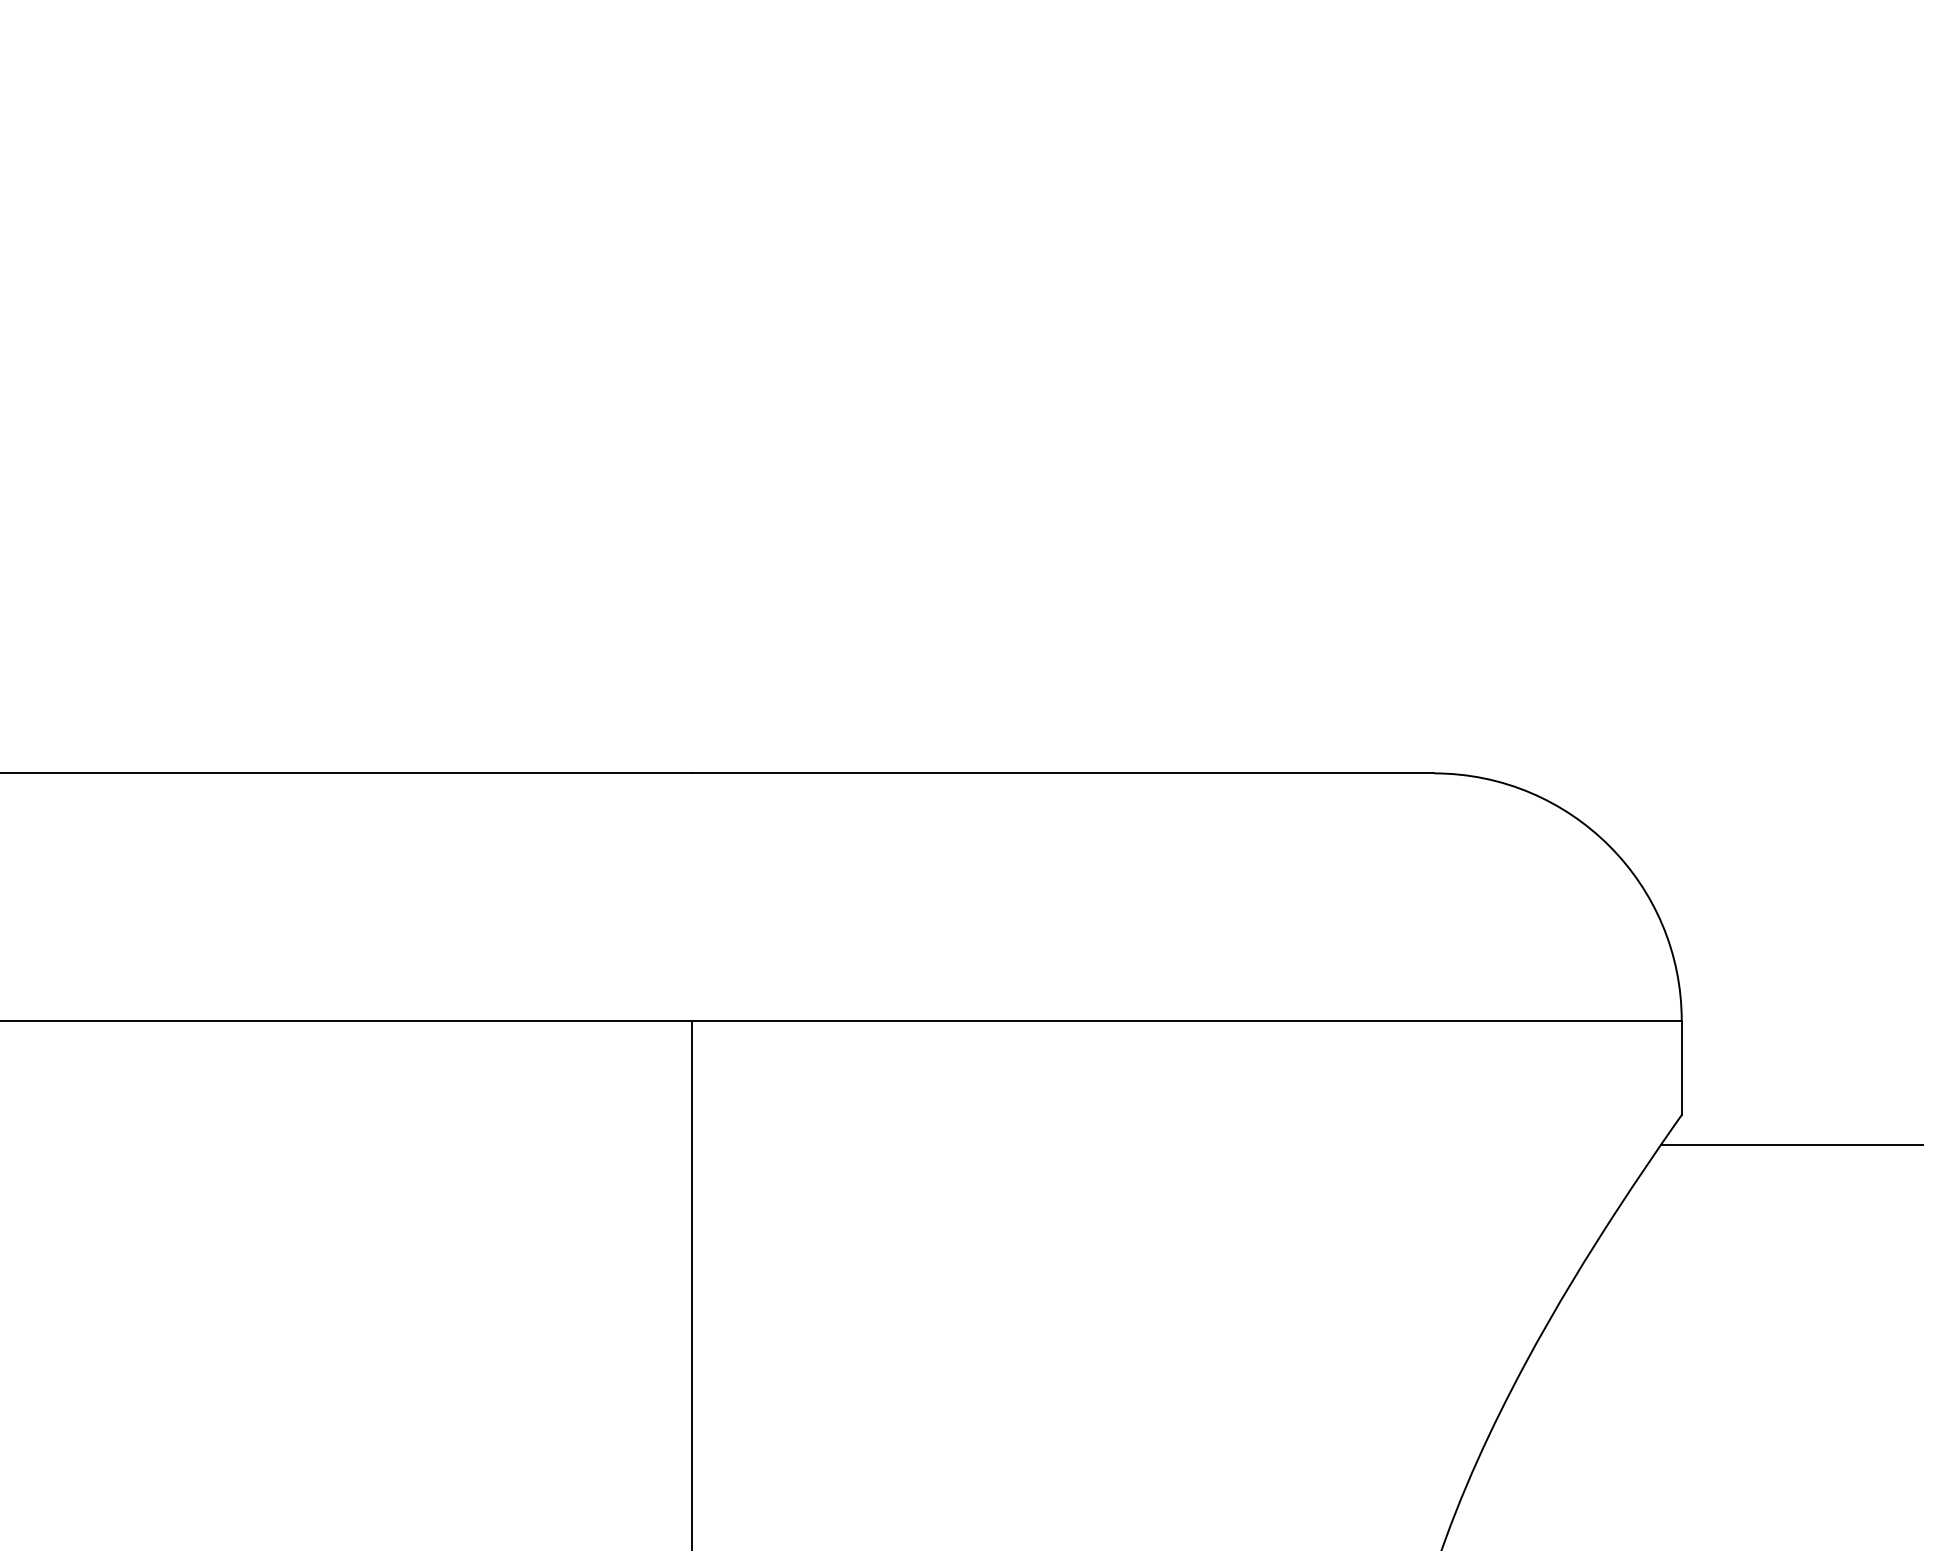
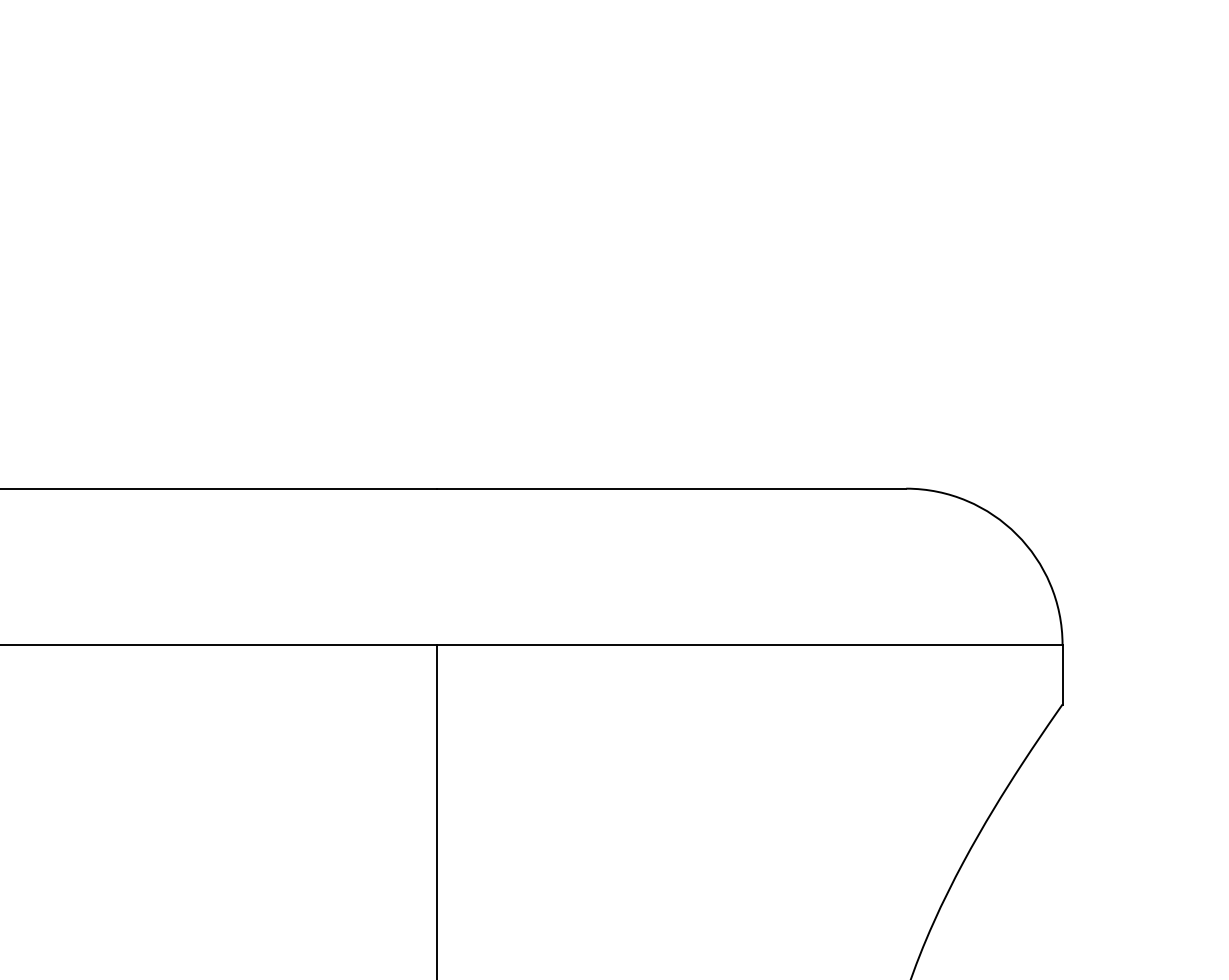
line: (1790, 1145) -> (1131, 723), removed

